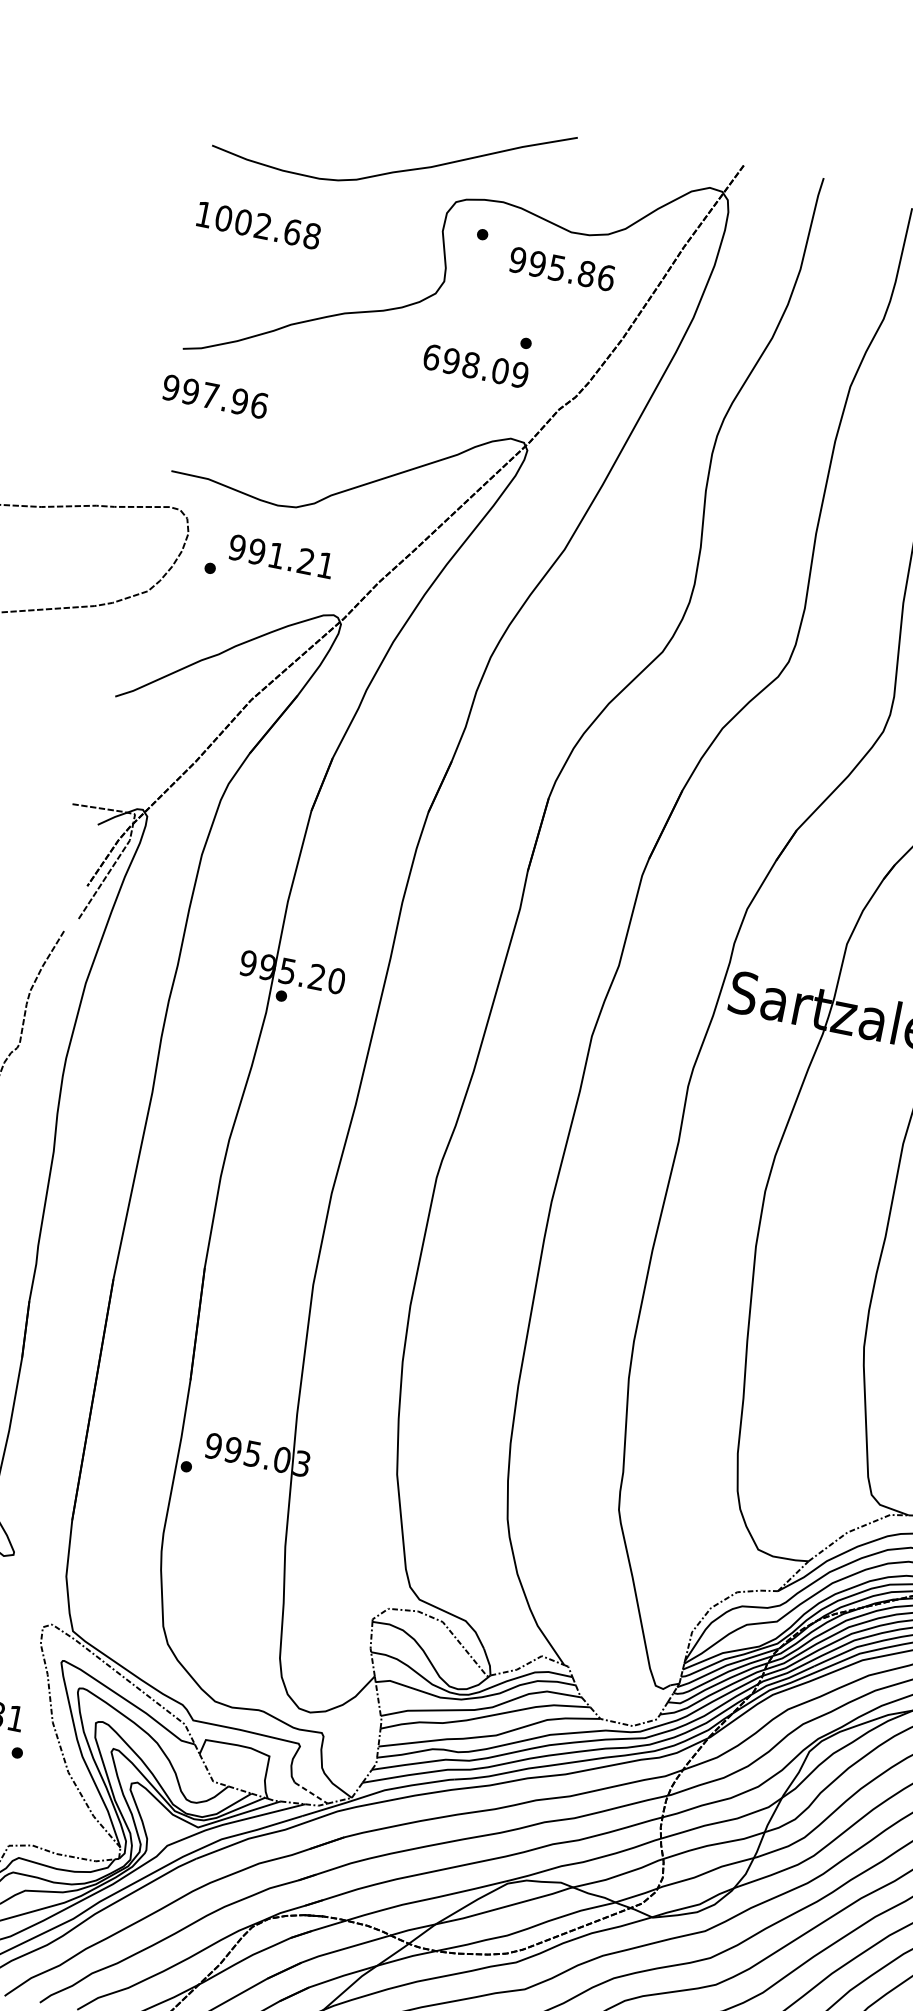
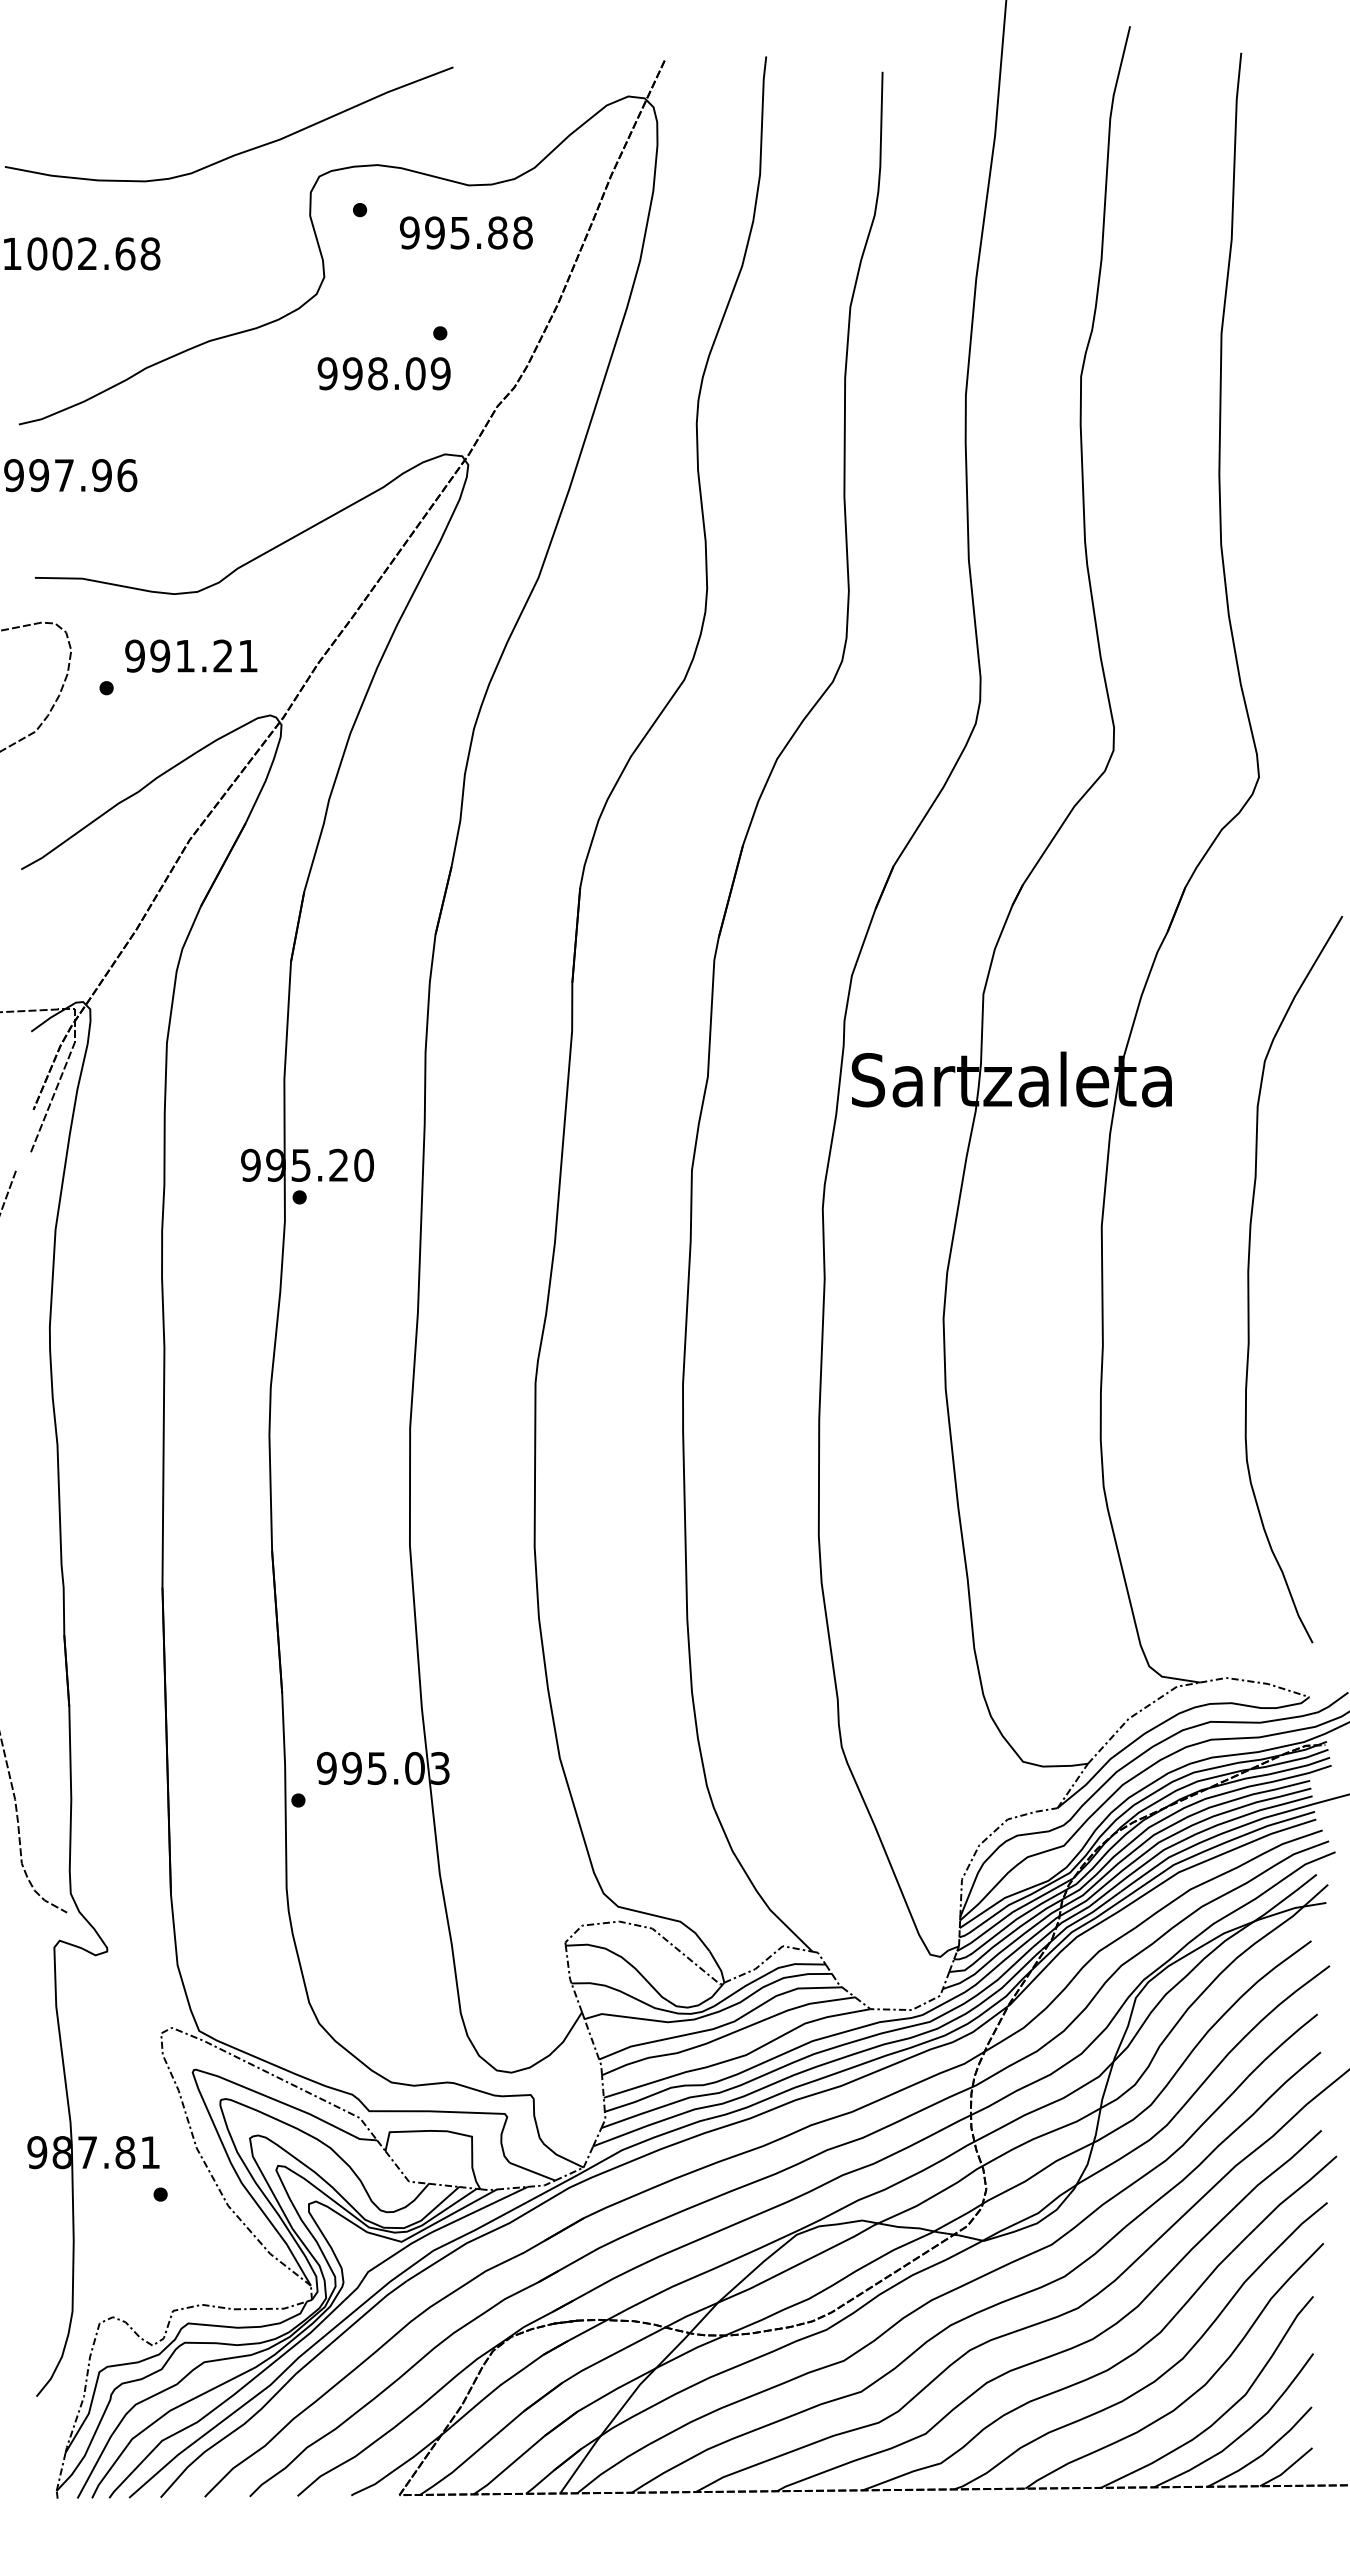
text: (606, 277) -> (523, 232), 995.86 -> 995.88
text: (431, 357) -> (327, 373), 698.09 -> 998.09
line: (311, 1792) -> (532, 2171), dashed -> solid

